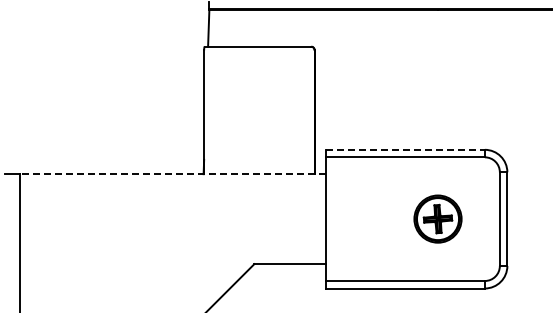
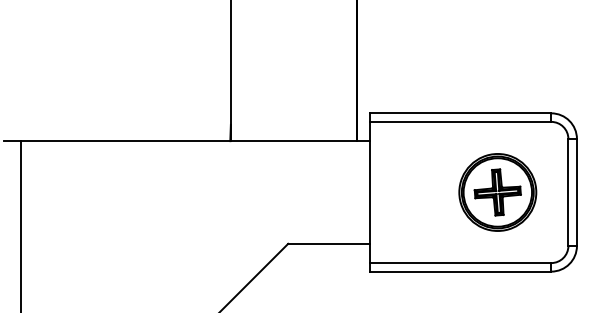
line: (405, 149) -> (460, 112), dashed -> solid
line: (172, 174) -> (194, 141), dashed -> solid
part: (437, 218) -> (497, 191), size x1.43

